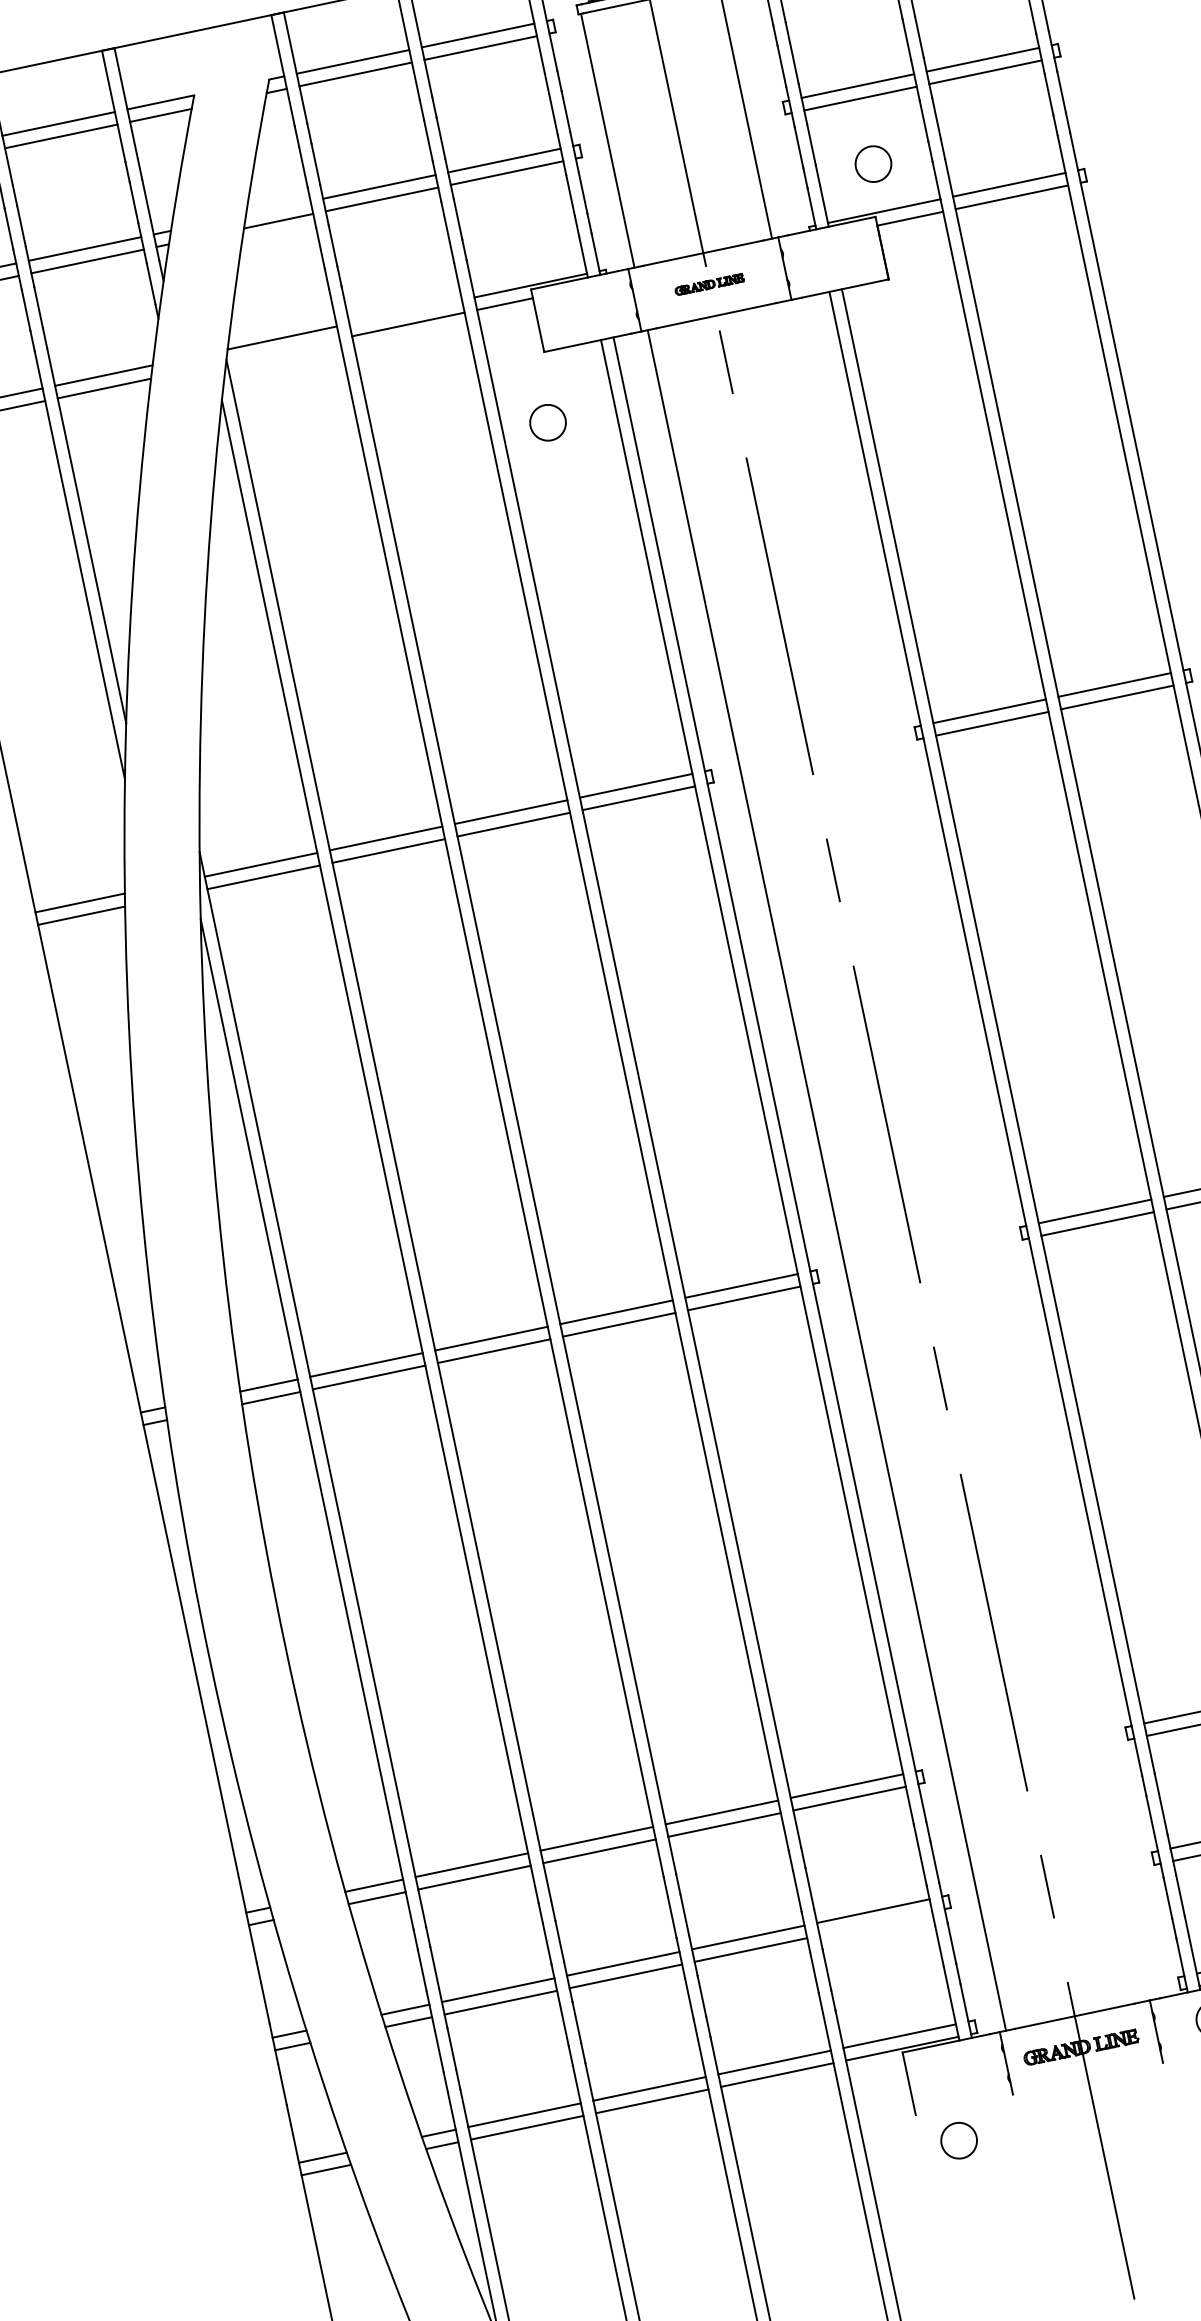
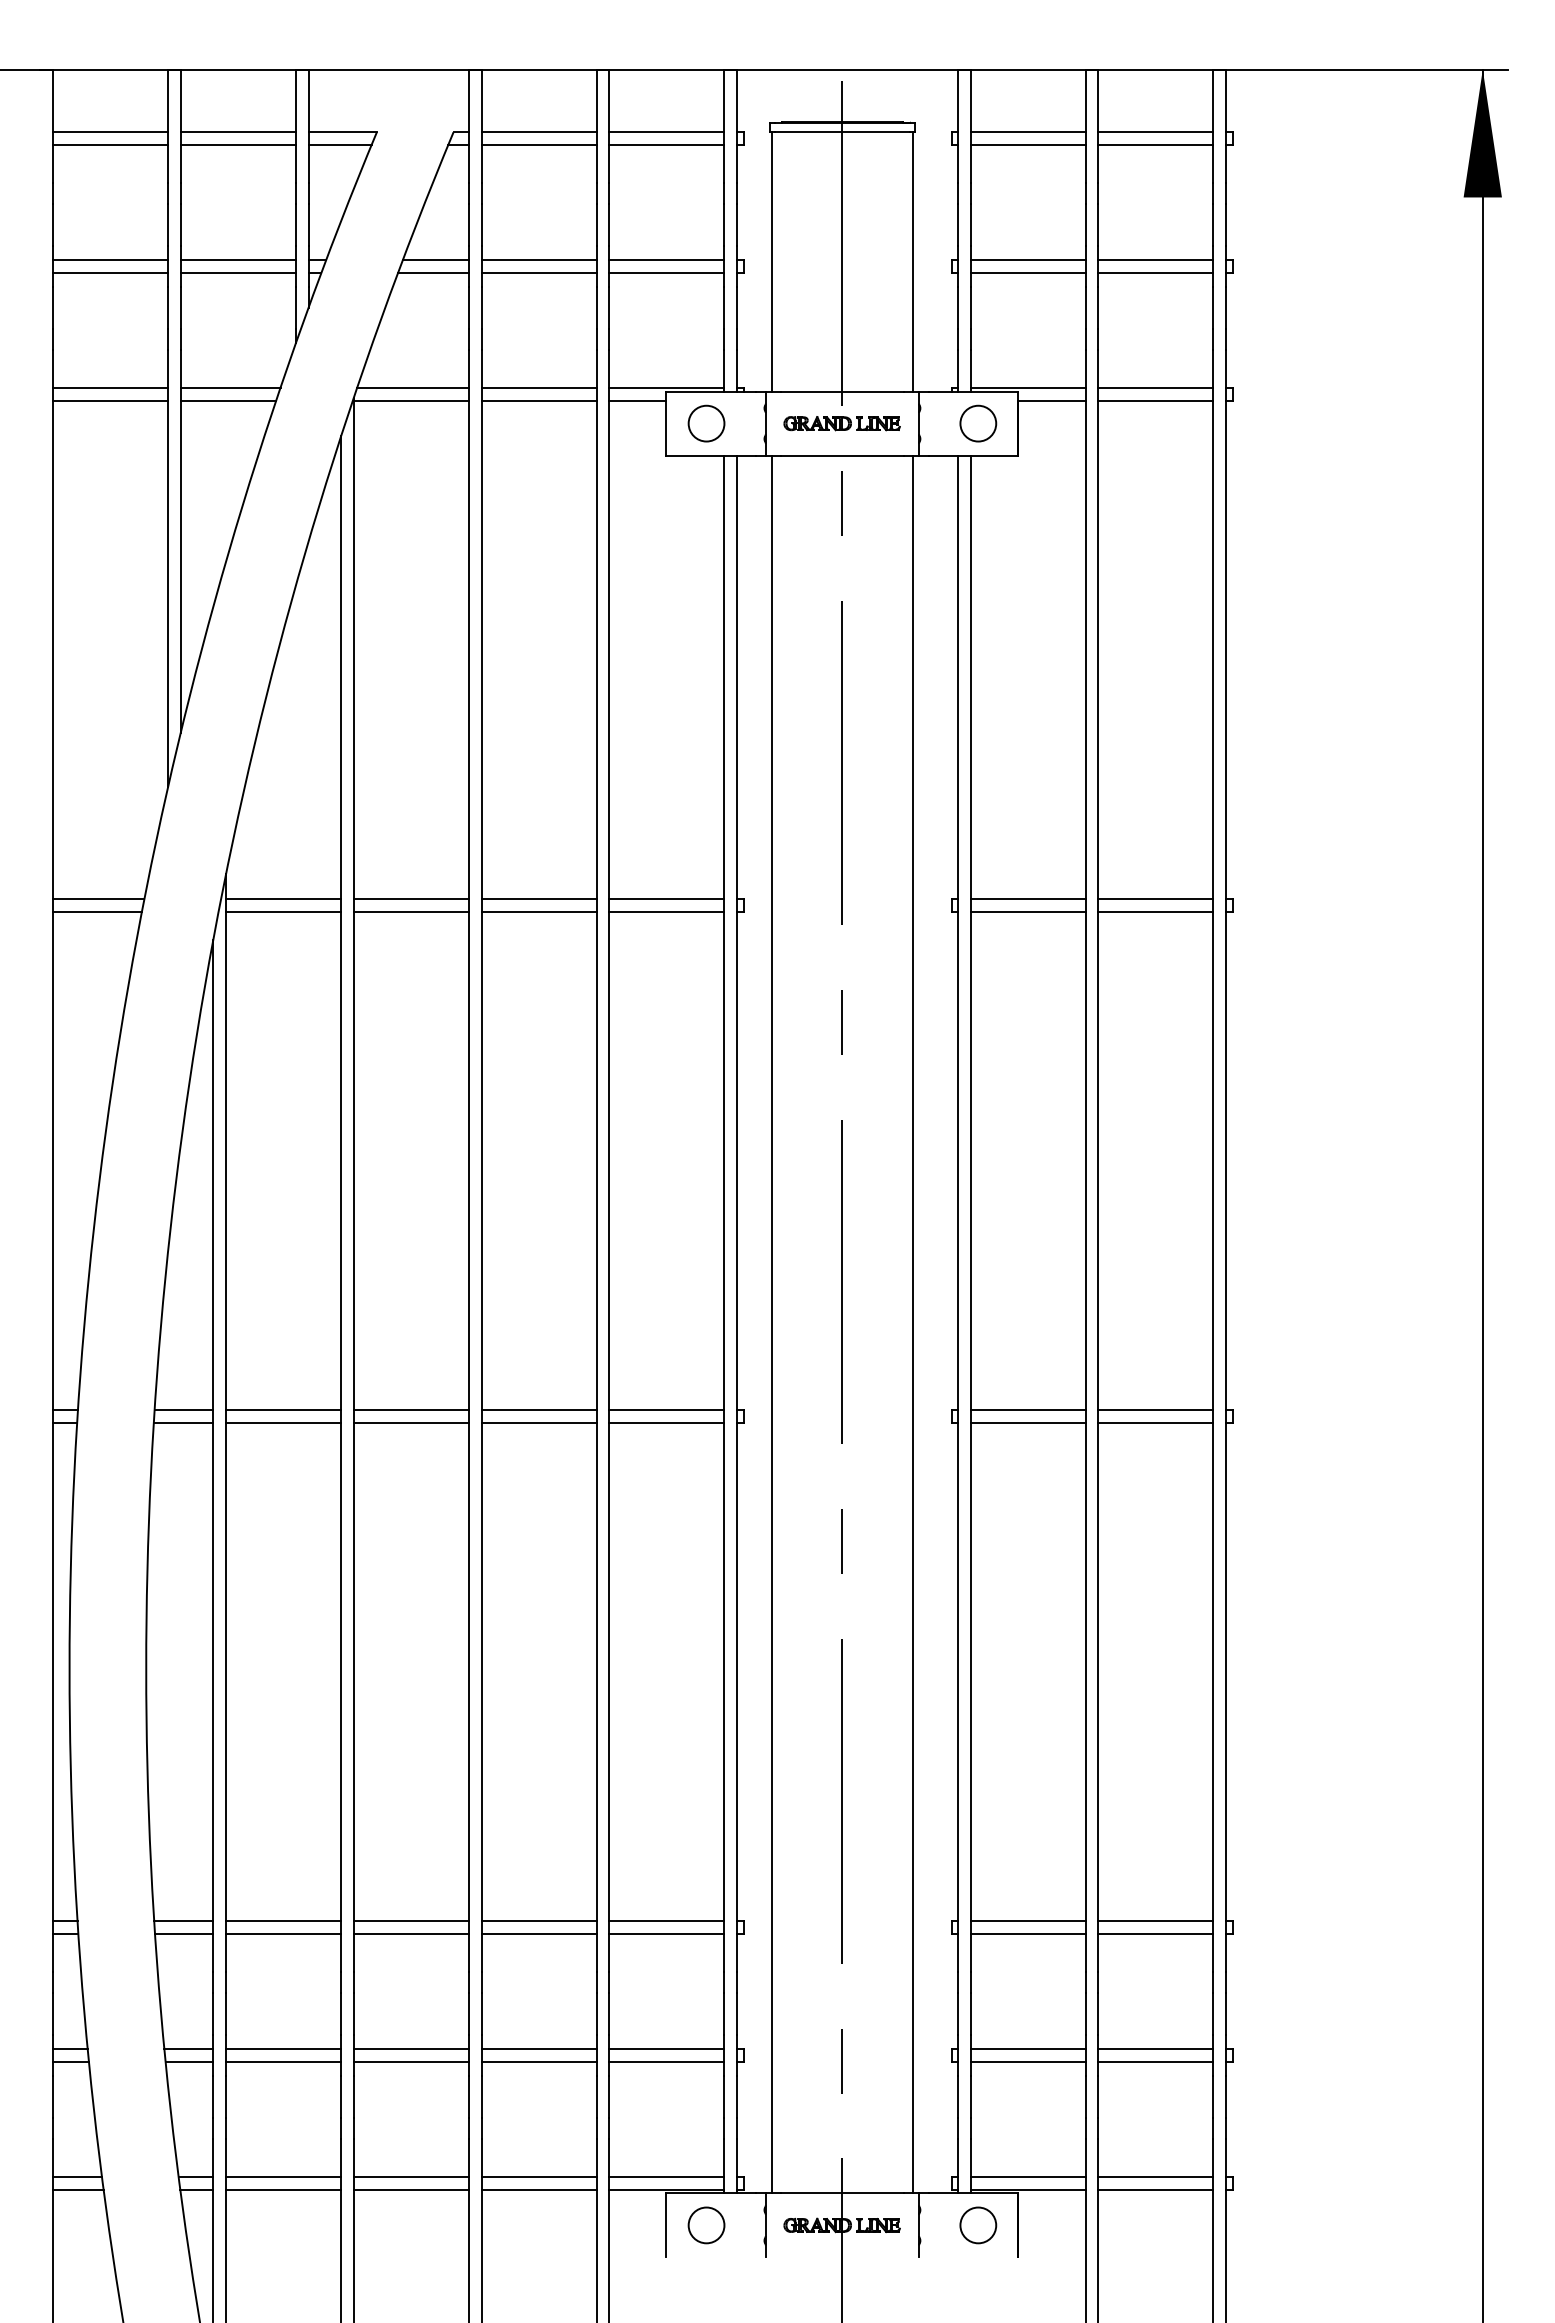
circle: (873, 163) -> (978, 423), moved
line: (278, 208) -> (435, 260), added
part: (708, 284) -> (841, 423), size x1.67
line: (405, 311) -> (538, 387), added
line: (282, 350) -> (410, 400), added
circle: (547, 422) -> (706, 423), moved
line: (964, 1151) -> (912, 1324), added
line: (875, 1923) -> (666, 2061), added
circle: (959, 2140) -> (706, 2225), moved

